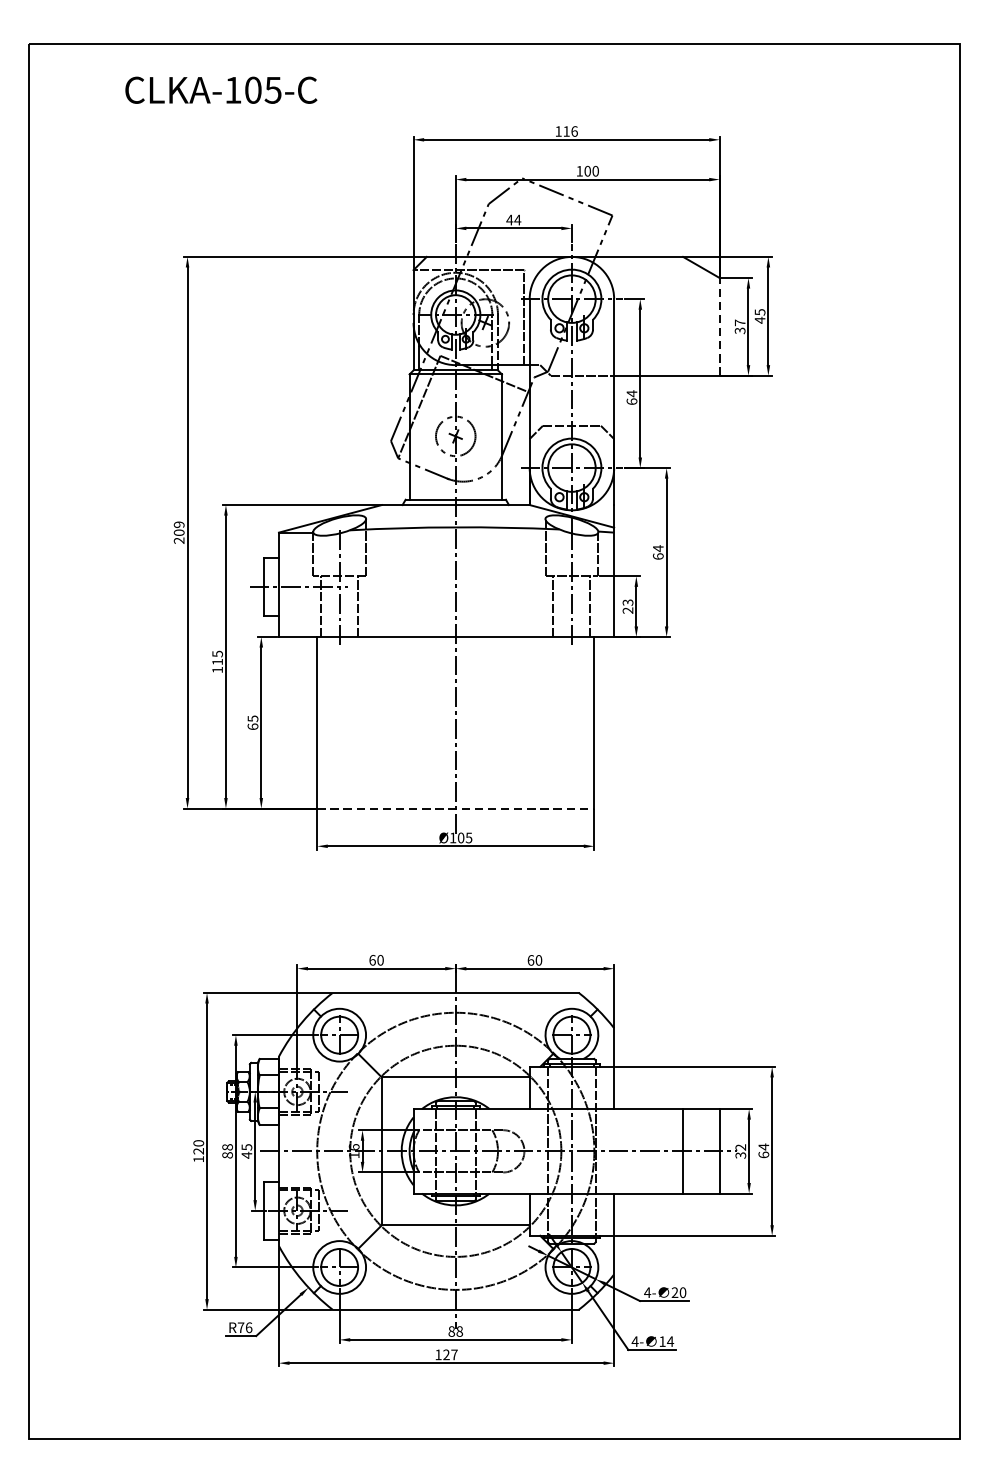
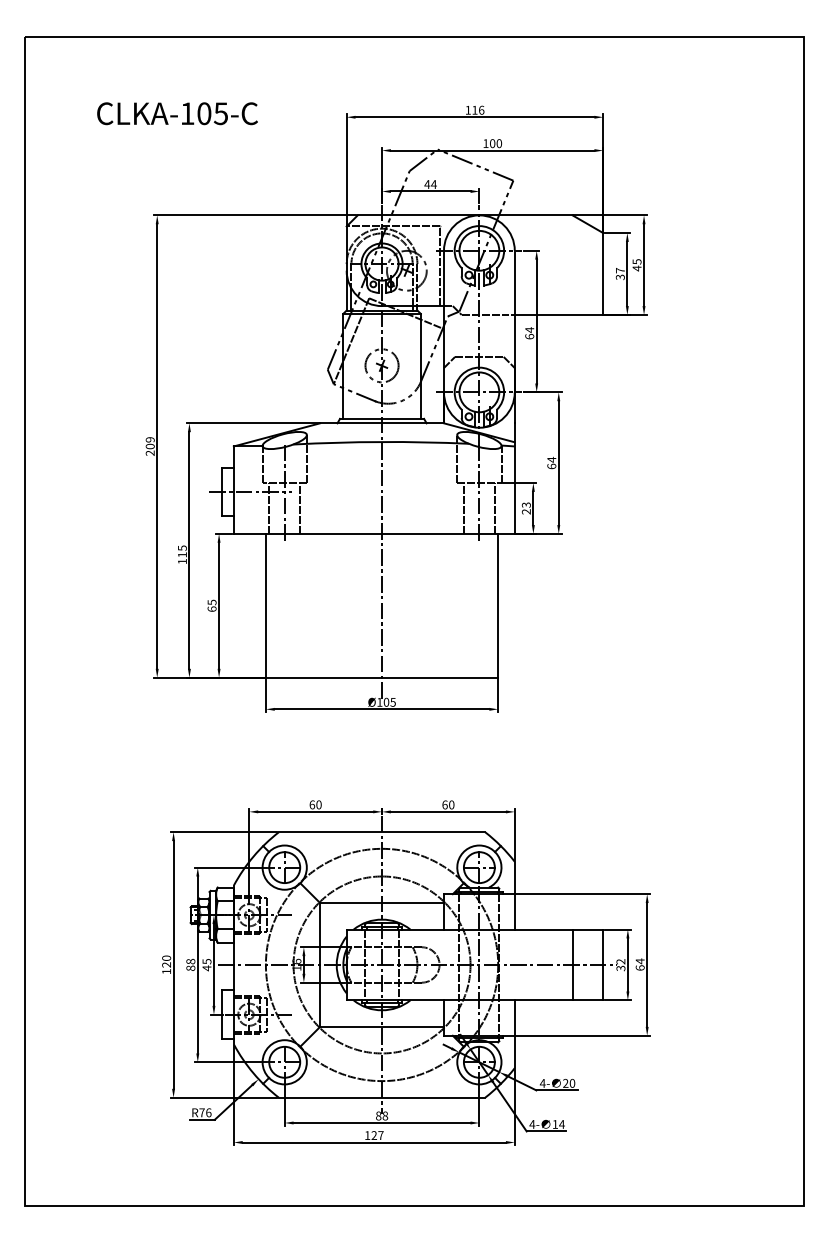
text: (221, 90) -> (177, 113), moved
line: (720, 327) -> (603, 274), dashed -> solid
line: (456, 808) -> (382, 677), dashed -> solid

